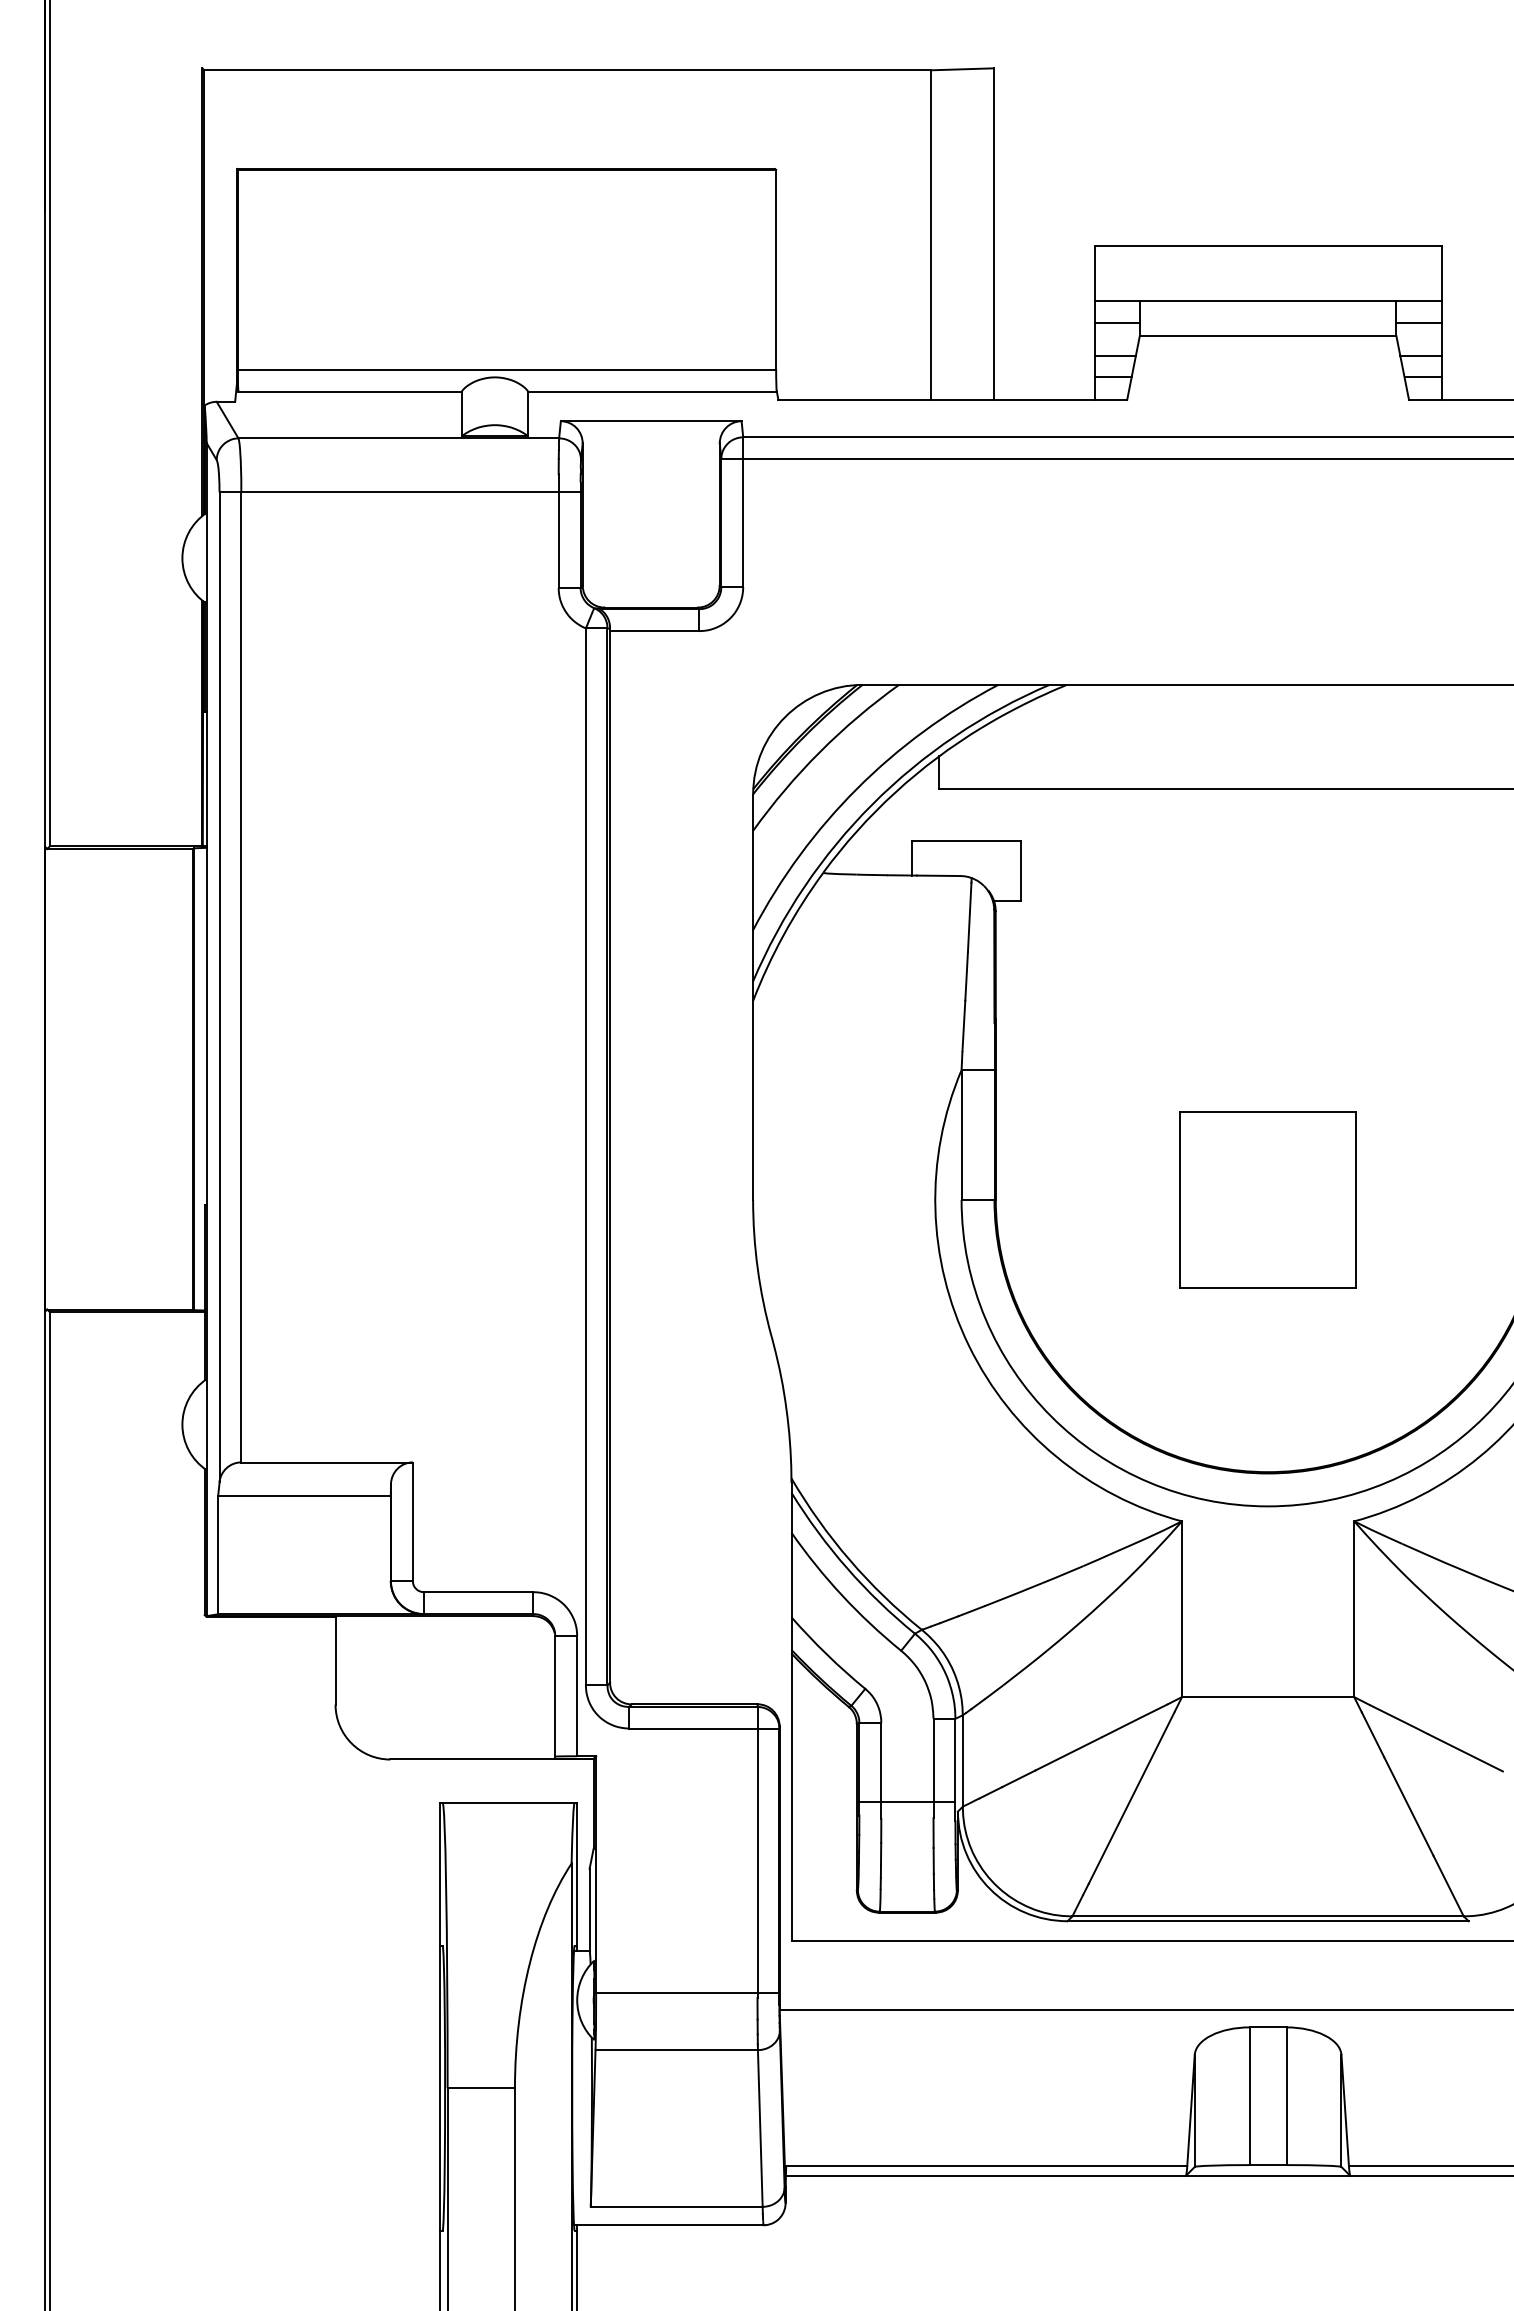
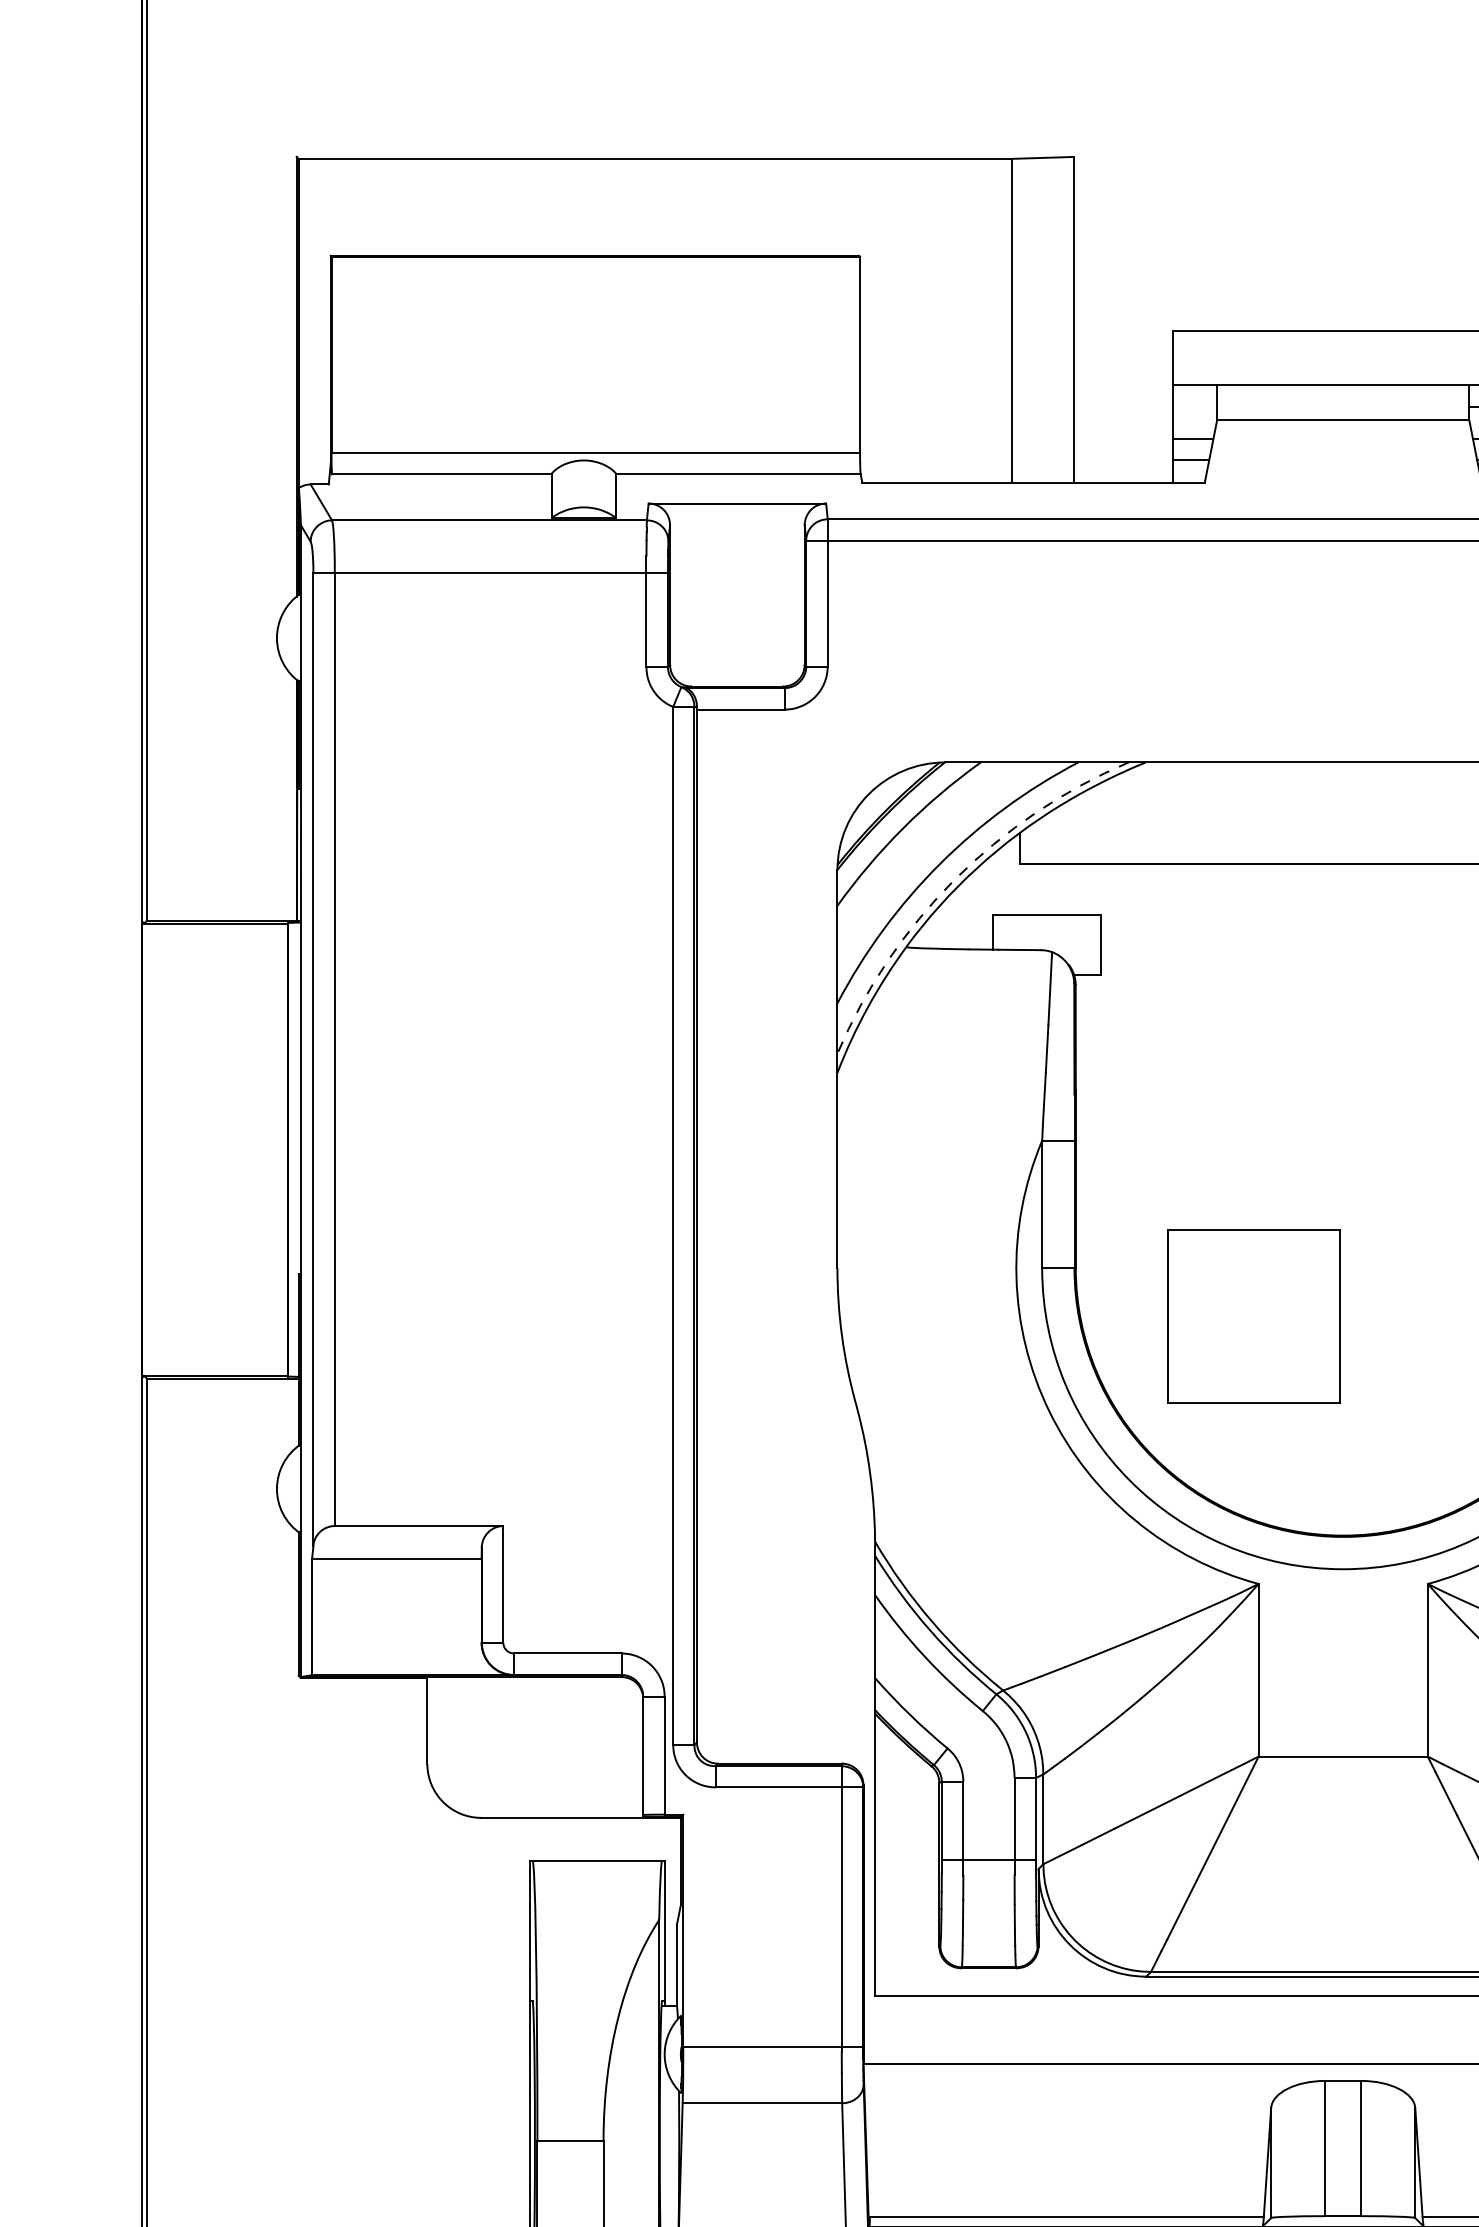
line: (1116, 323) -> (1194, 407), removed
arc: (872, 804) -> (954, 879), solid -> dashed
part: (1267, 1199) -> (1253, 1315), moved

